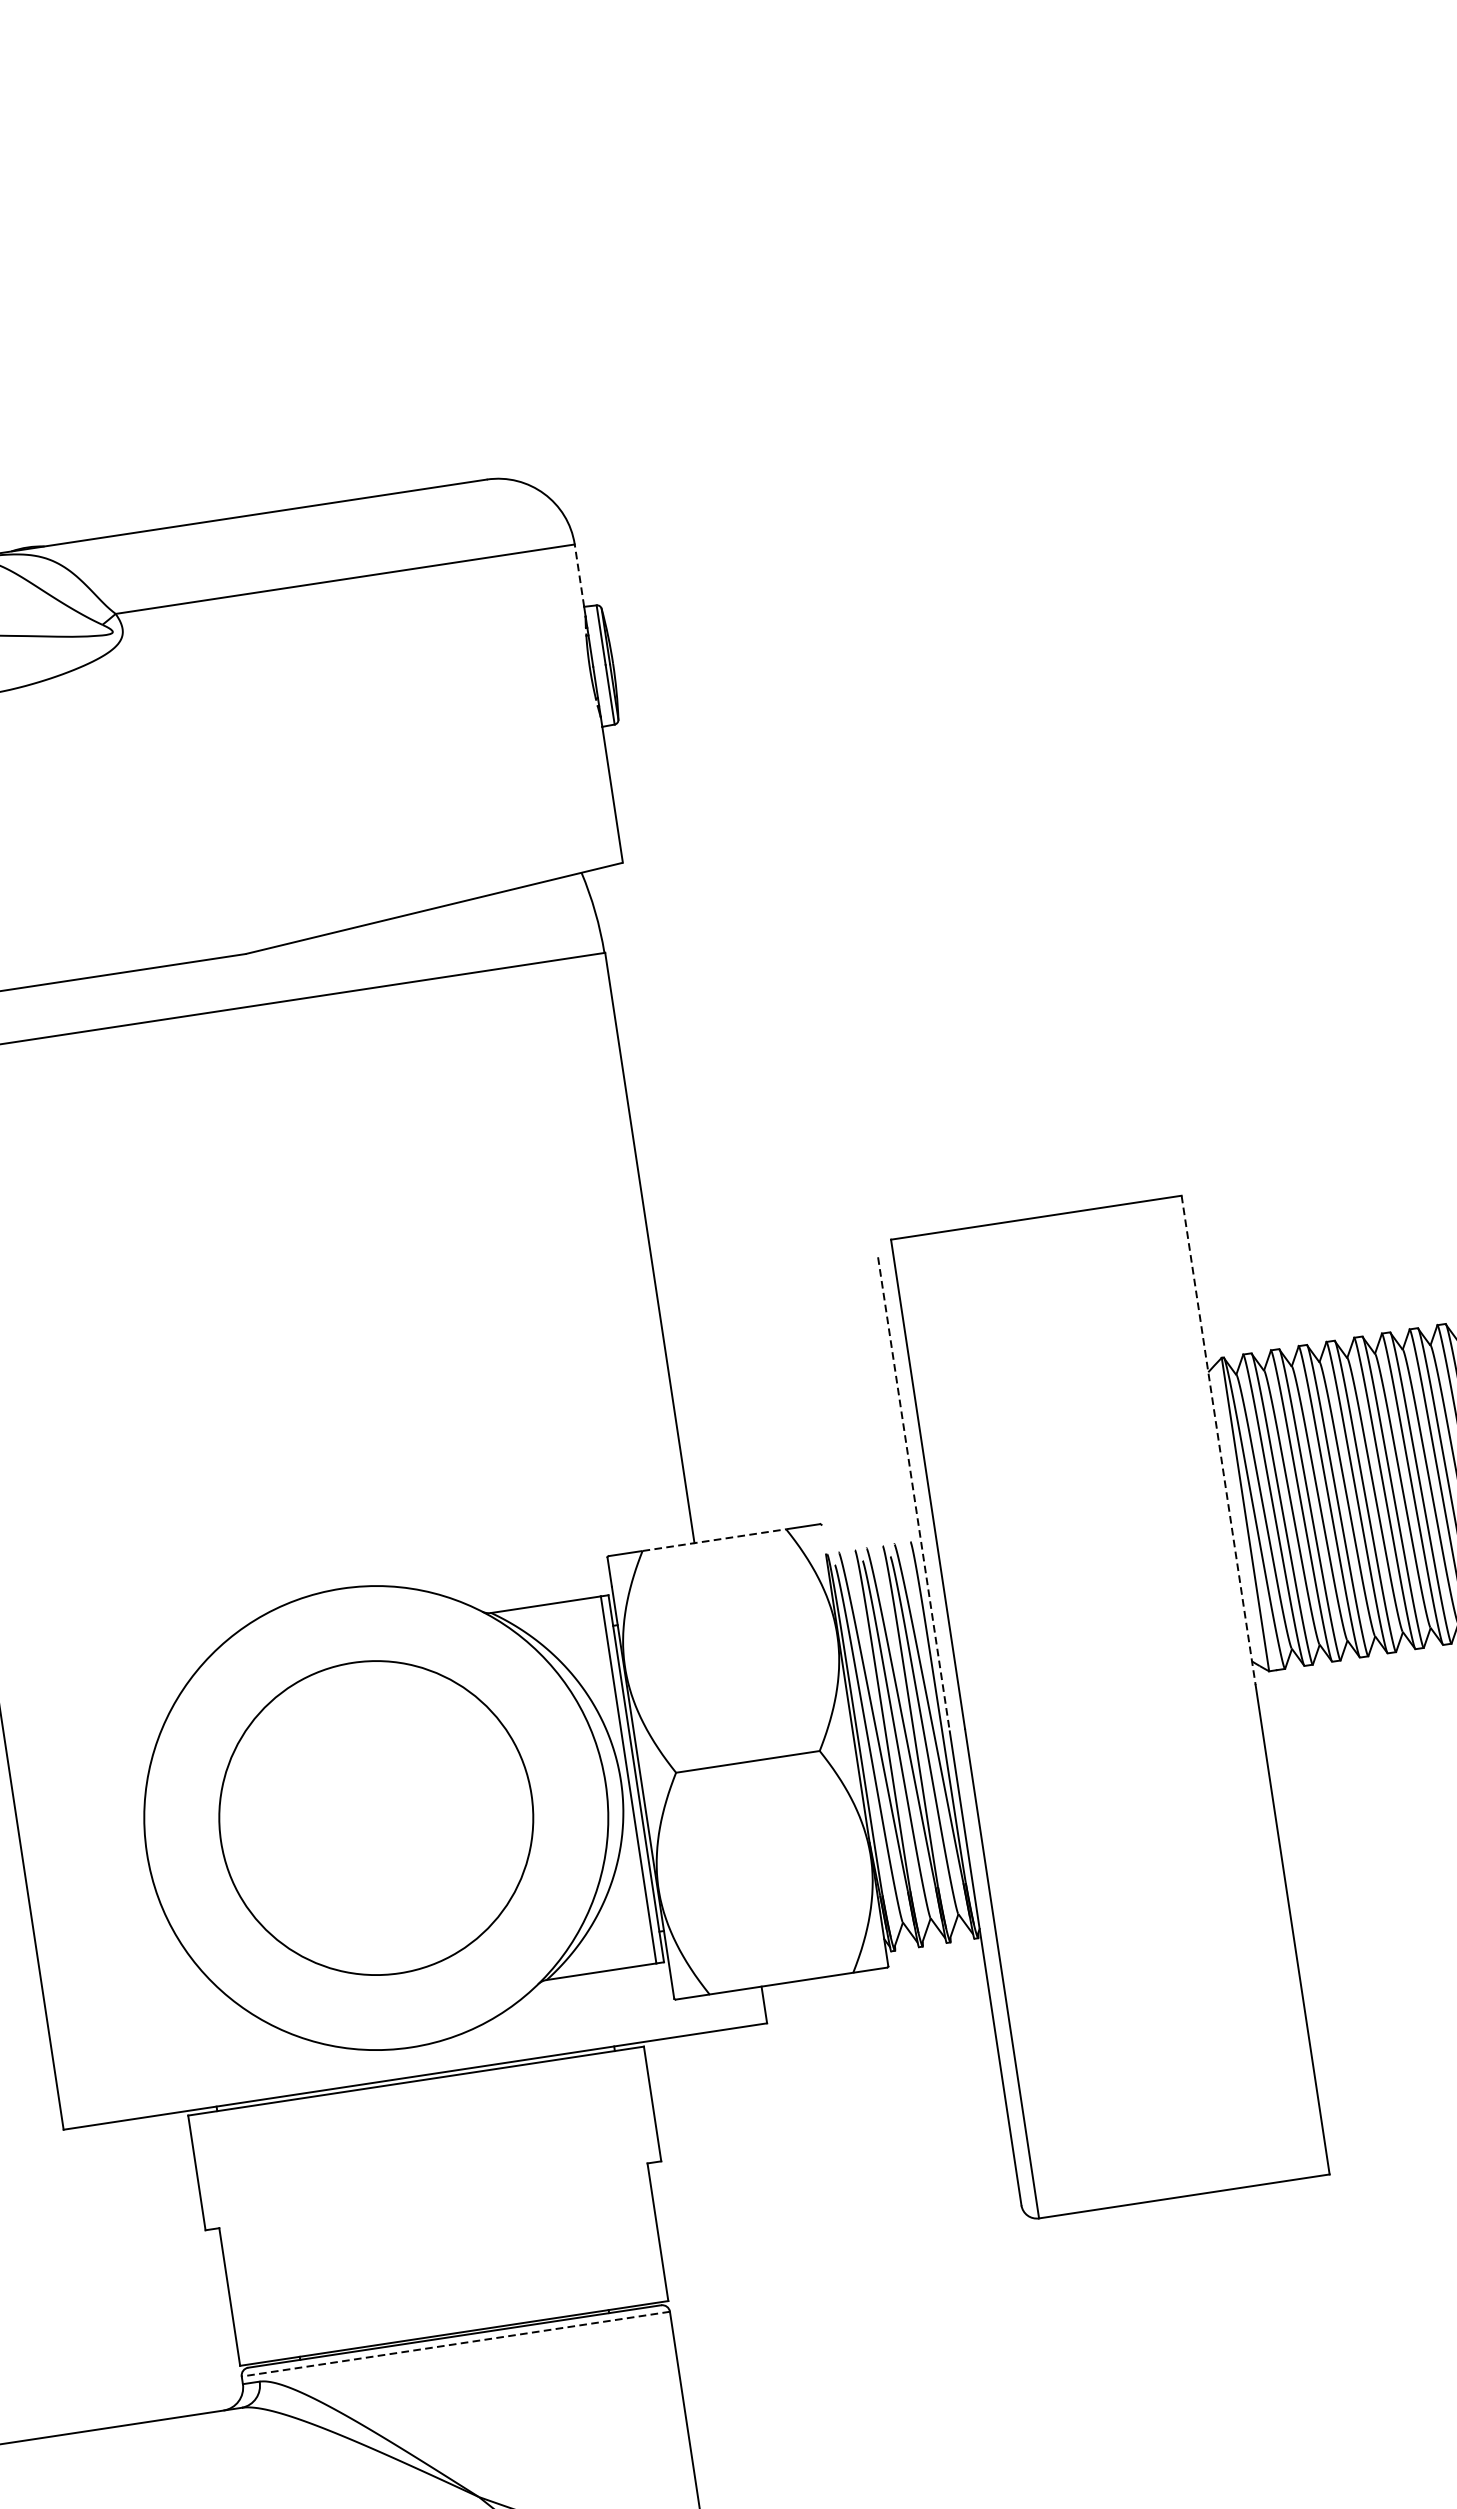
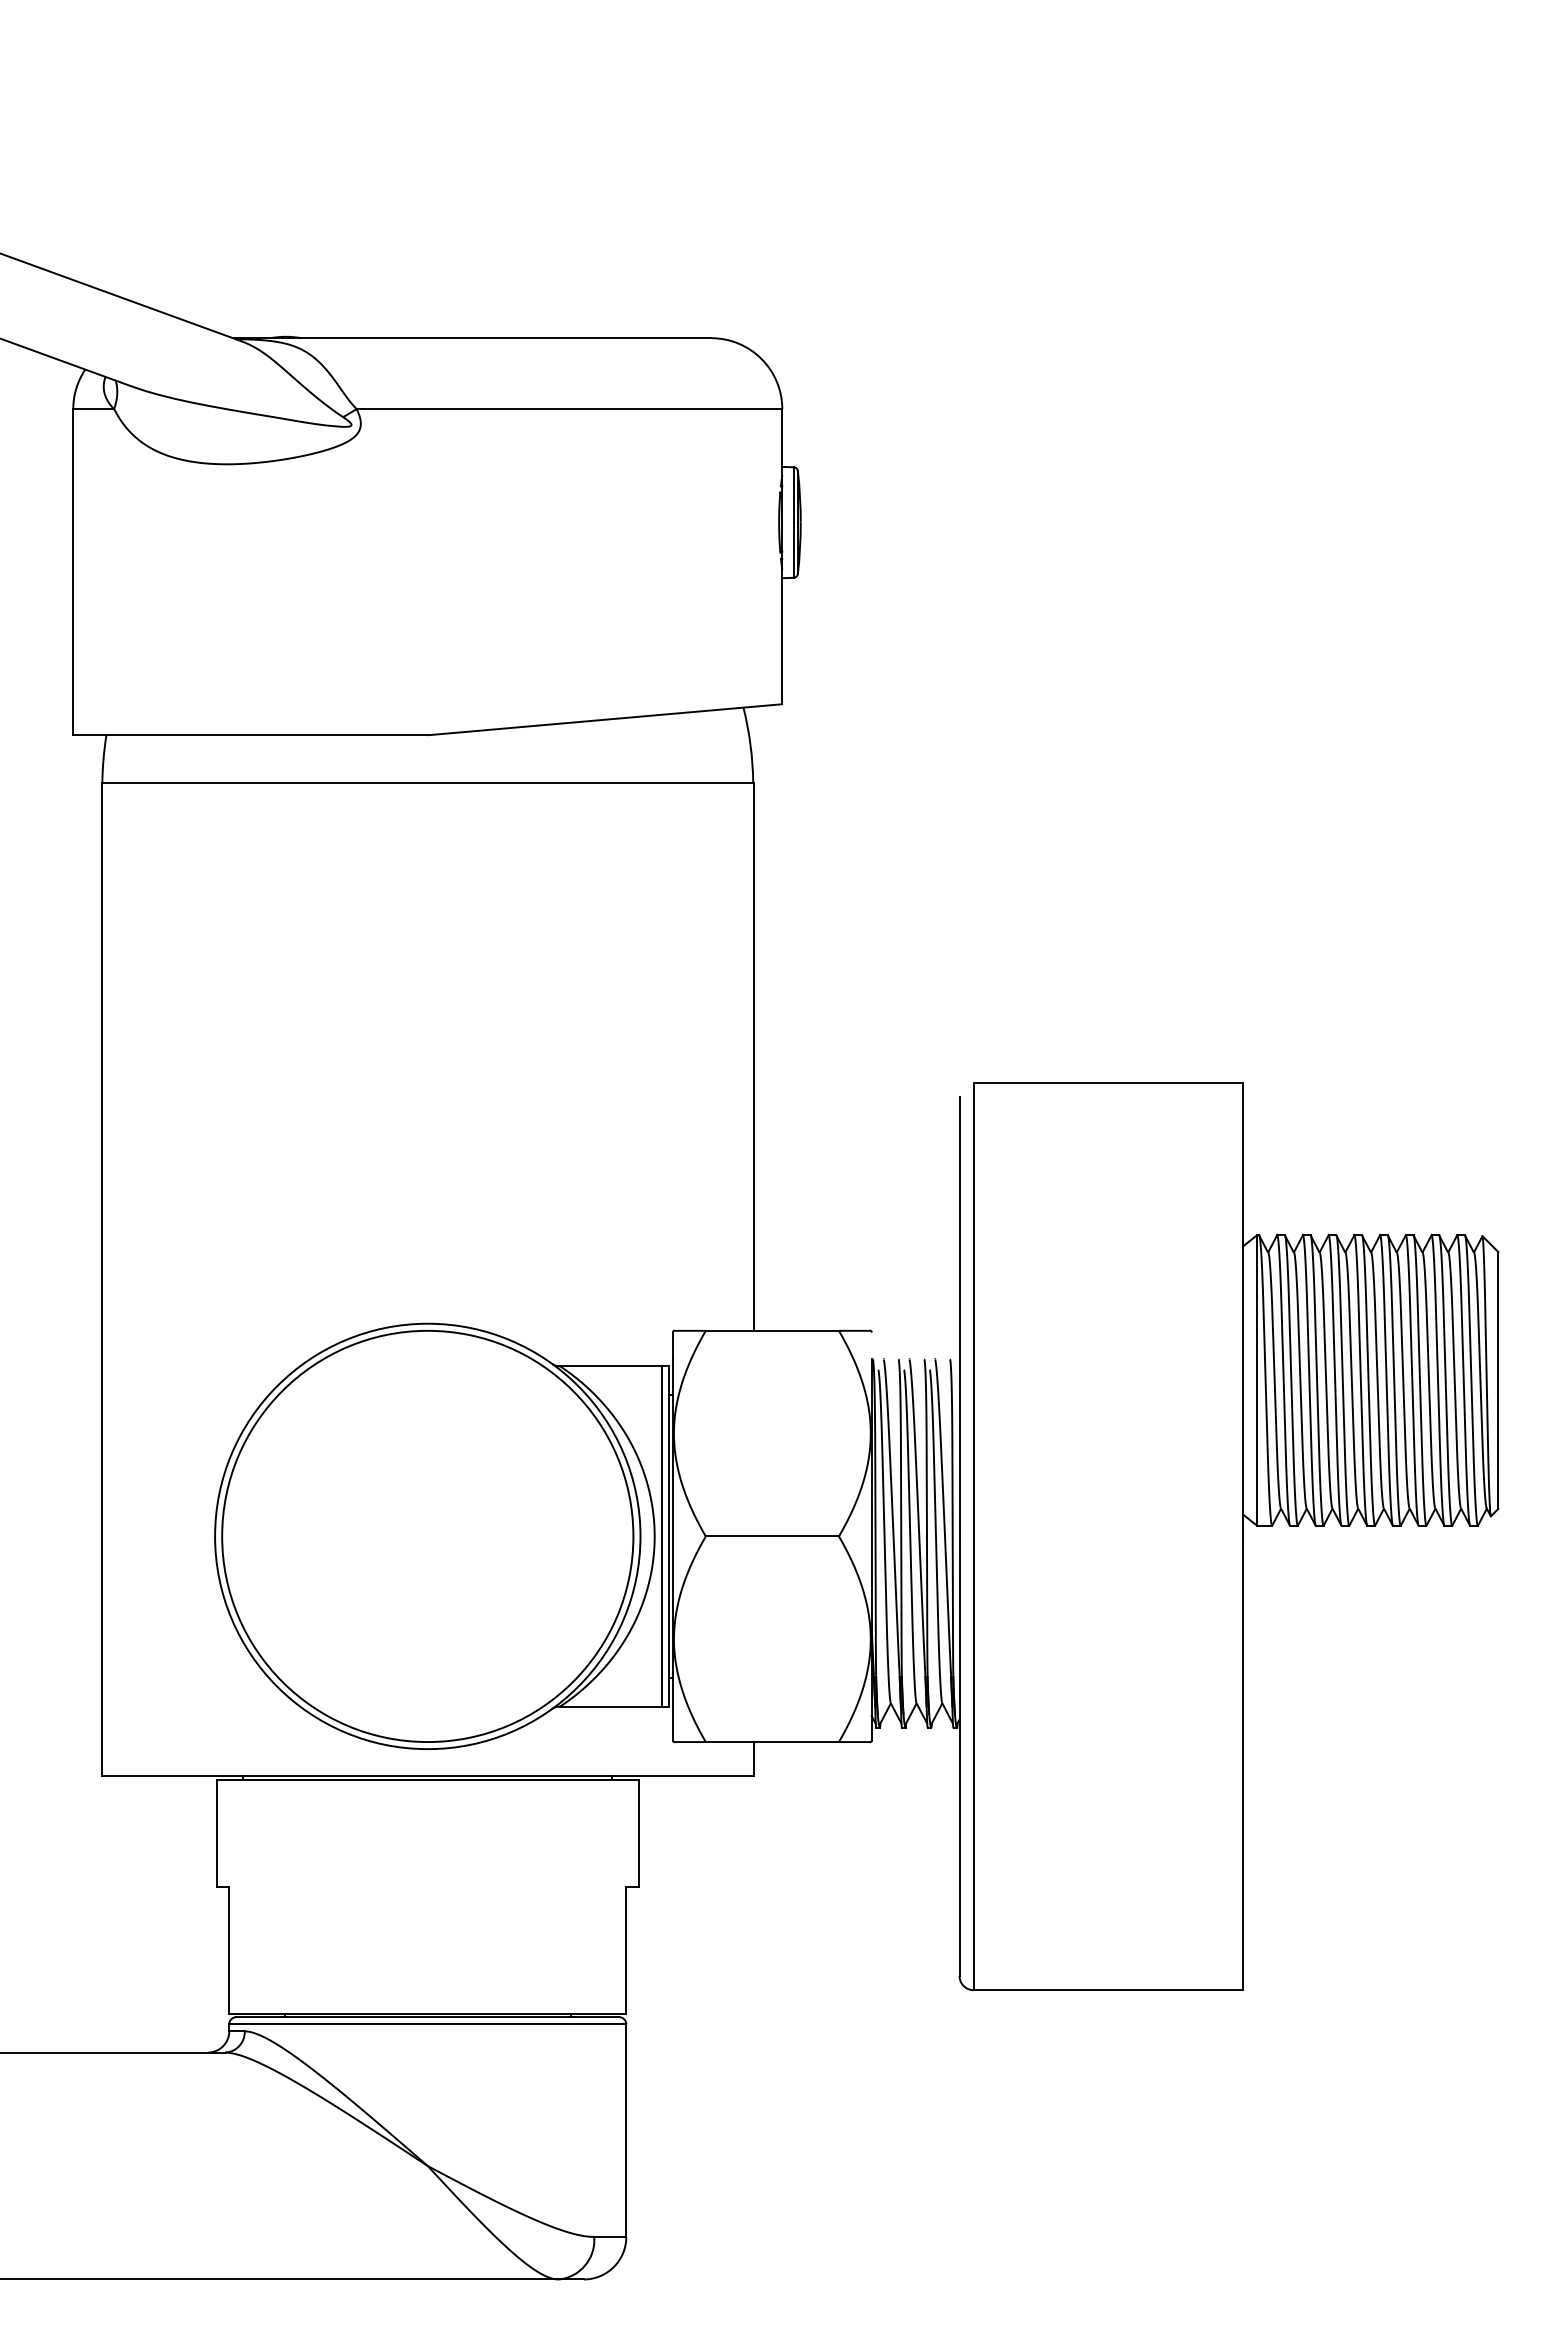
line: (579, 576) -> (782, 438), dashed -> solid
line: (1218, 1440) -> (1243, 1309), dashed -> solid
line: (913, 1494) -> (959, 1316), dashed -> solid
line: (714, 1539) -> (772, 1330), dashed -> solid
circle: (375, 1818) -> (427, 1536), size x1.43
line: (455, 2344) -> (427, 2024), dashed -> solid

